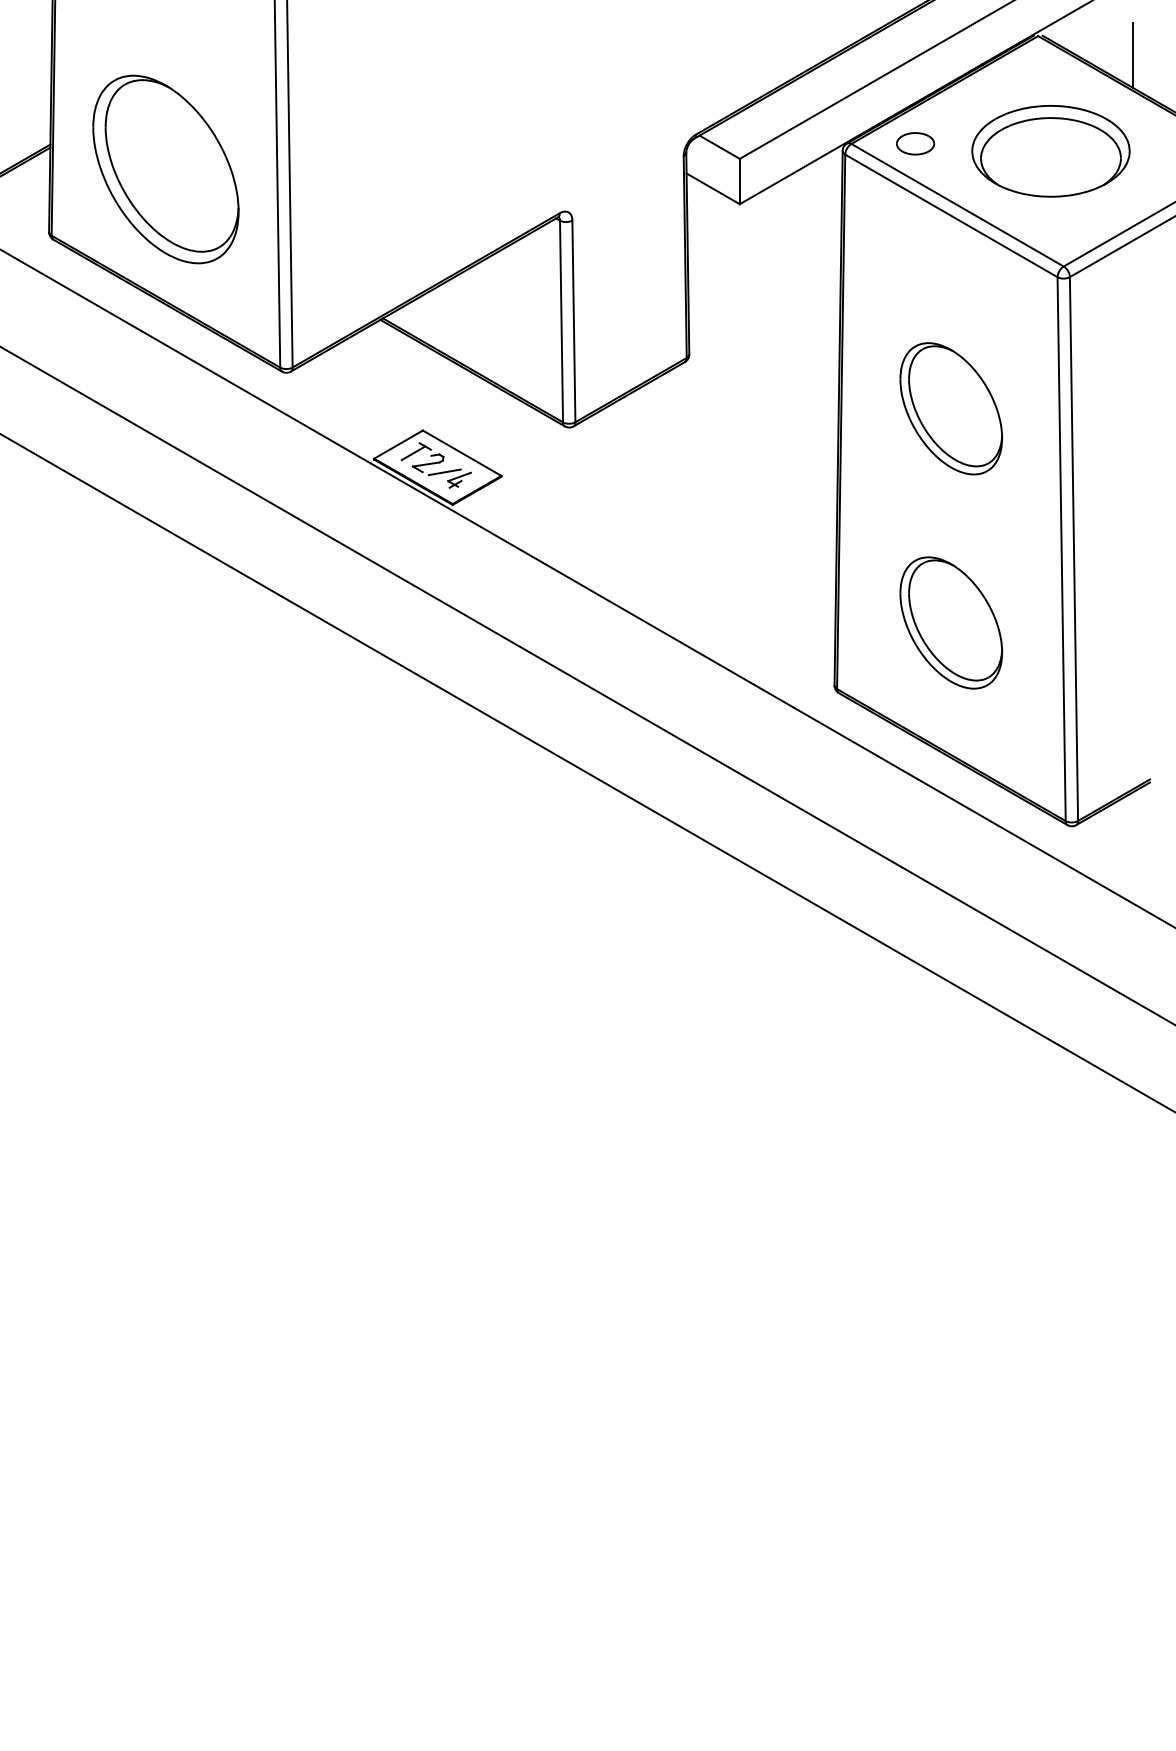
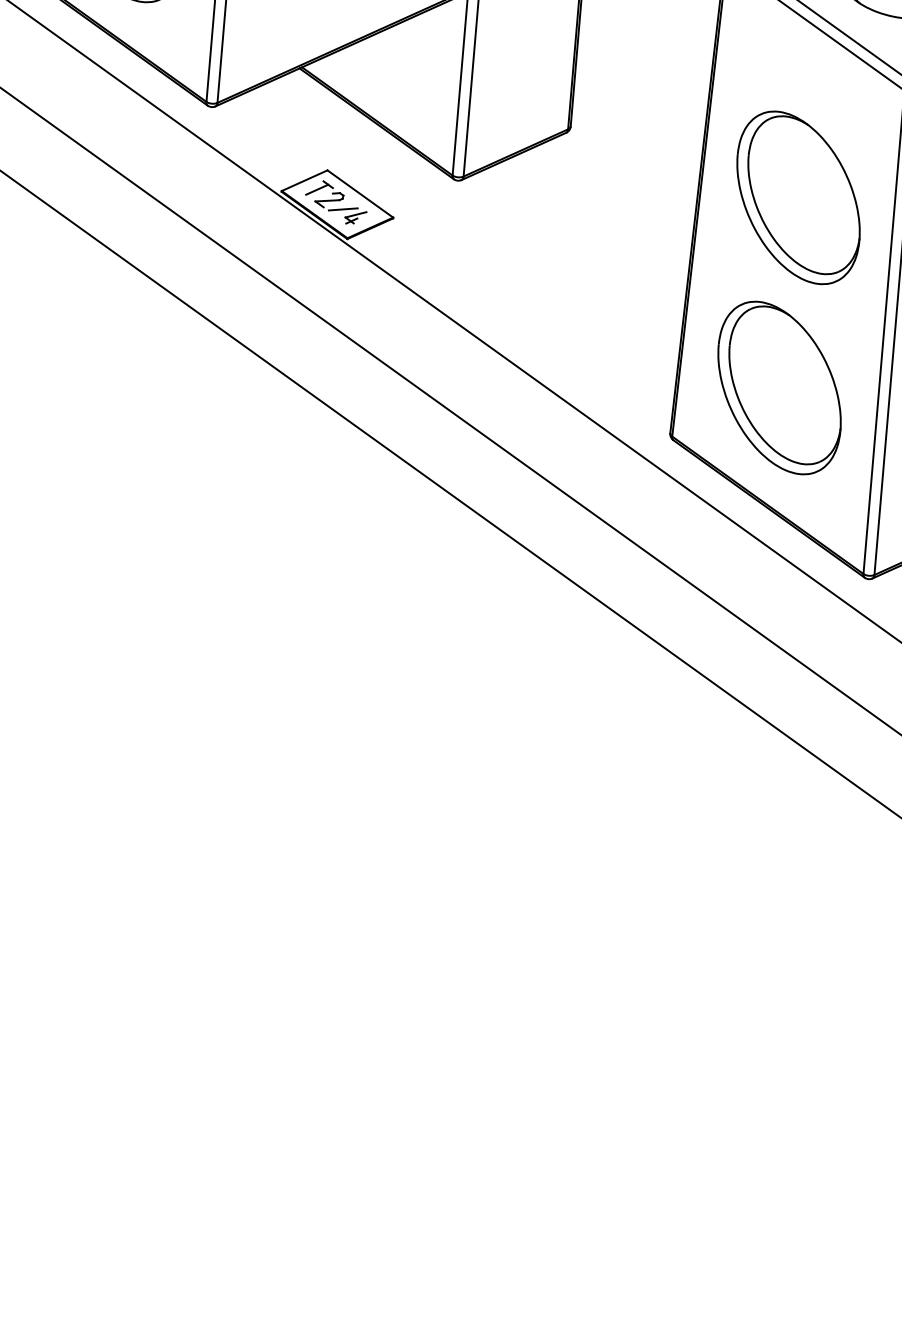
part: (950, 408) -> (797, 197), size x1.43
part: (950, 622) -> (778, 387), size x1.43

